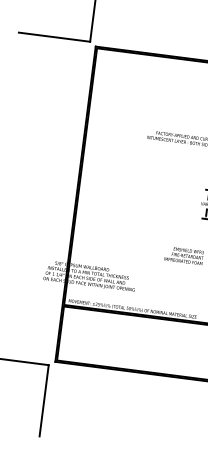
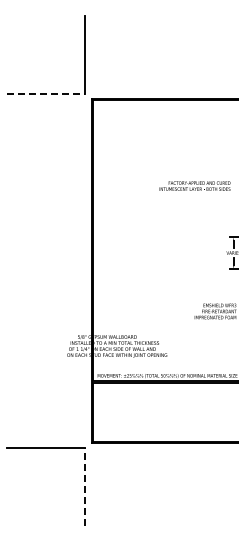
line: (54, 37) -> (45, 94), solid -> dashed
line: (43, 400) -> (84, 486), solid -> dashed

